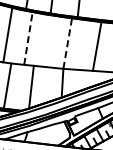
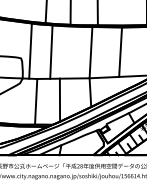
line: (28, 38) -> (51, 52), dashed -> solid
line: (68, 43) -> (91, 52), dashed -> solid

